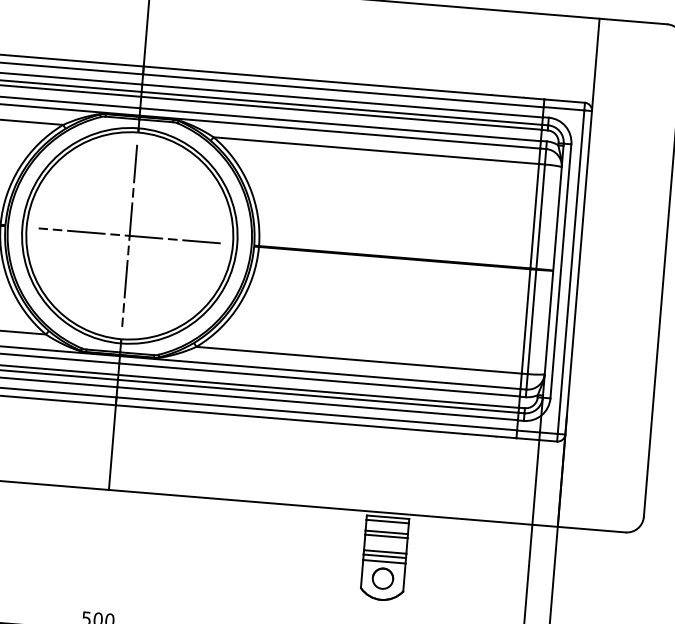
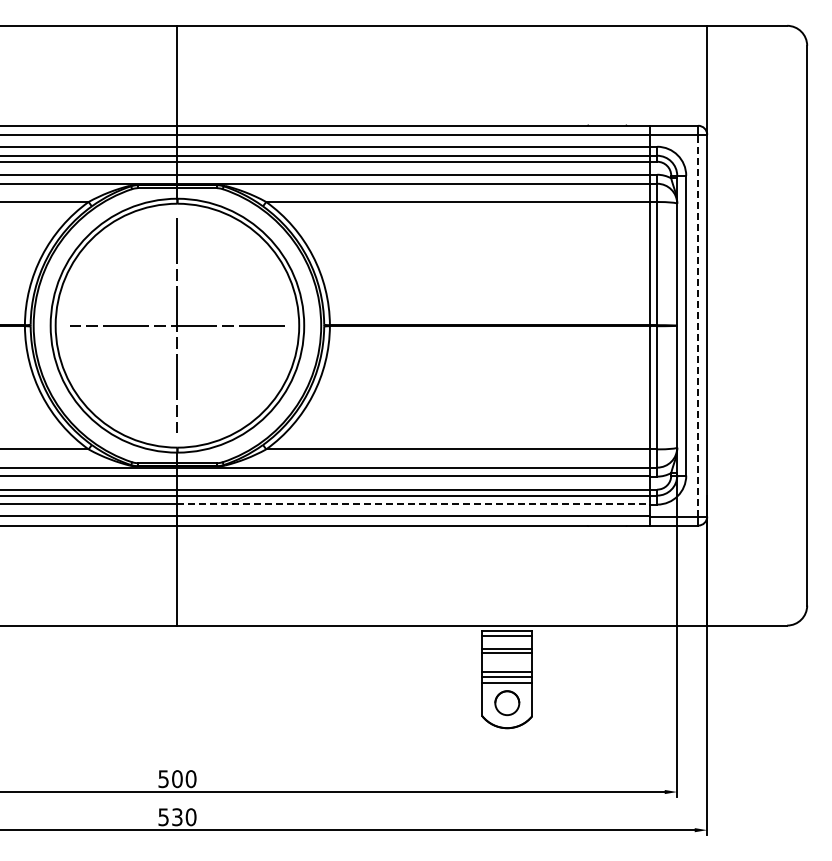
line: (571, 272) -> (698, 325), solid -> dashed
line: (318, 403) -> (414, 504), solid -> dashed

